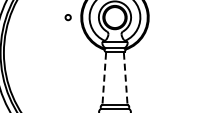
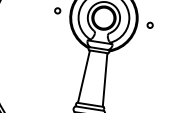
circle: (161, 17) -> (149, 25), added
line: (104, 78) -> (84, 76), dashed -> solid
line: (125, 78) -> (104, 79), dashed -> solid

